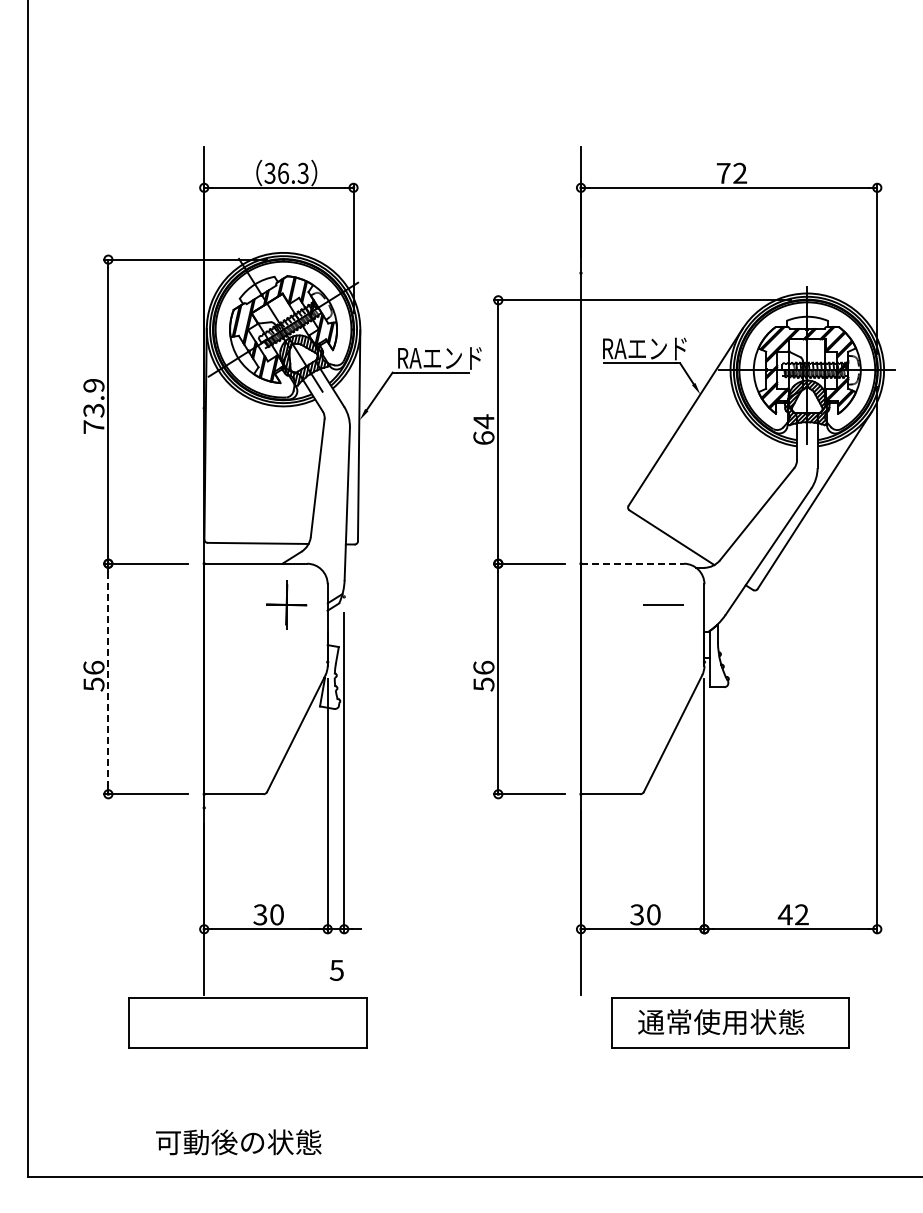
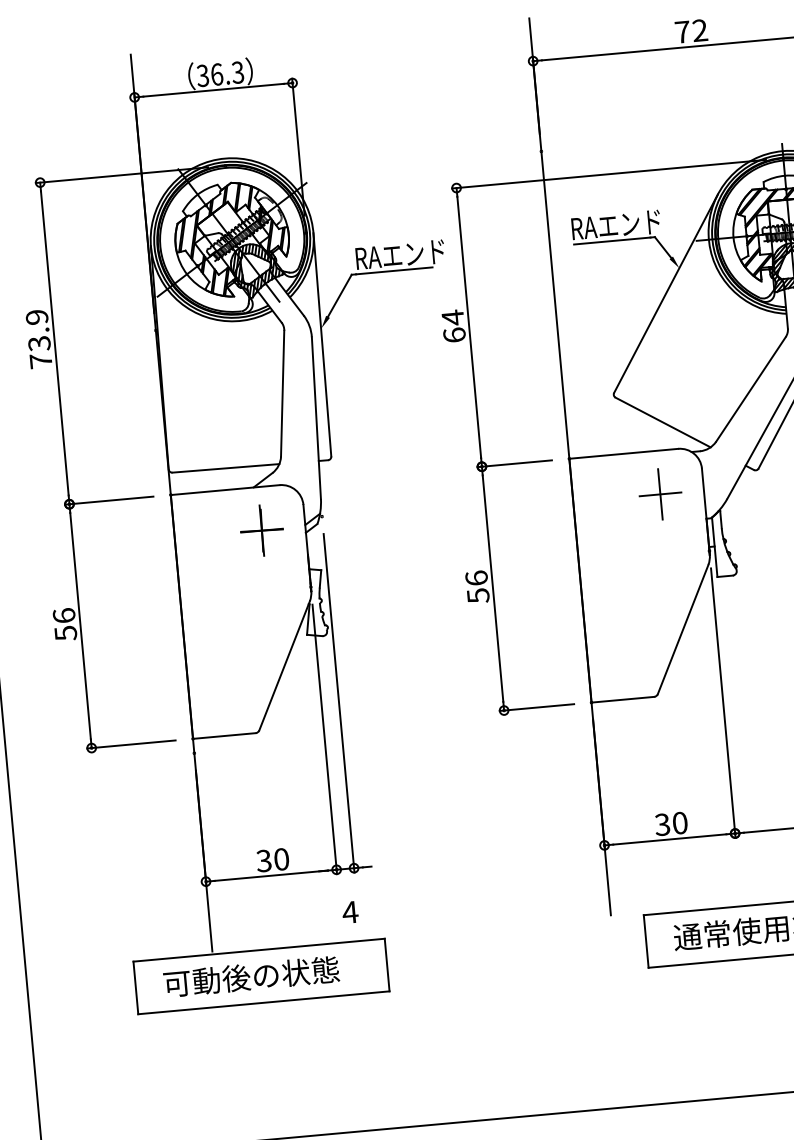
line: (632, 563) -> (623, 453), dashed -> solid
line: (663, 604) -> (660, 493), added
line: (108, 679) -> (80, 626), dashed -> solid
text: (336, 970) -> (349, 912), 5 -> 4
text: (238, 1142) -> (251, 976), moved

